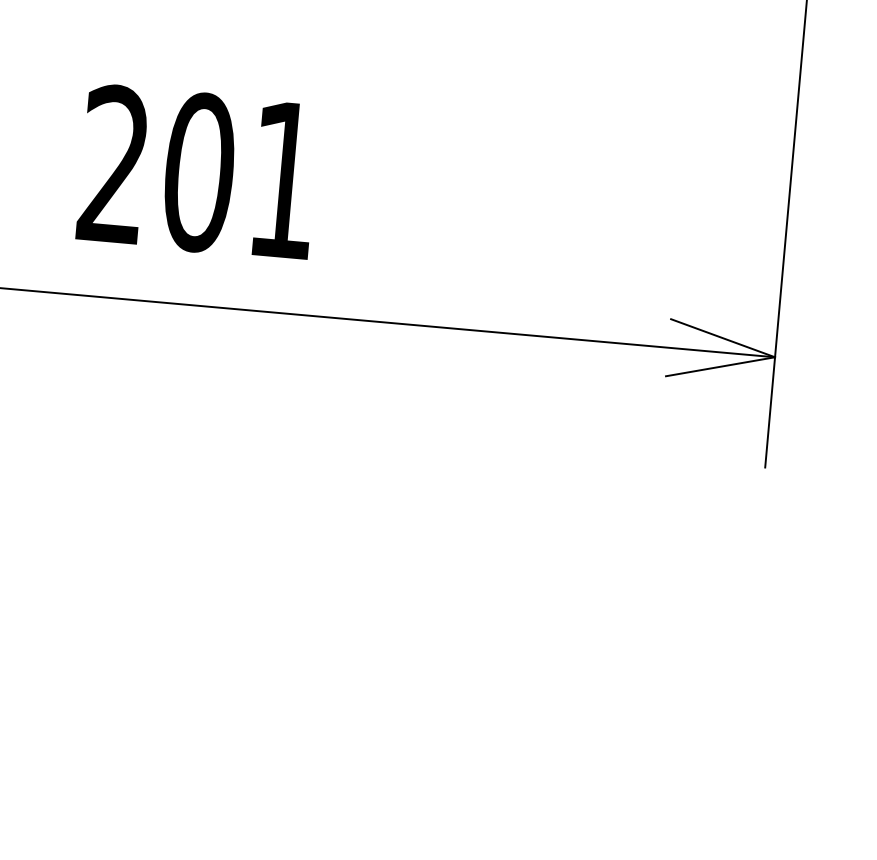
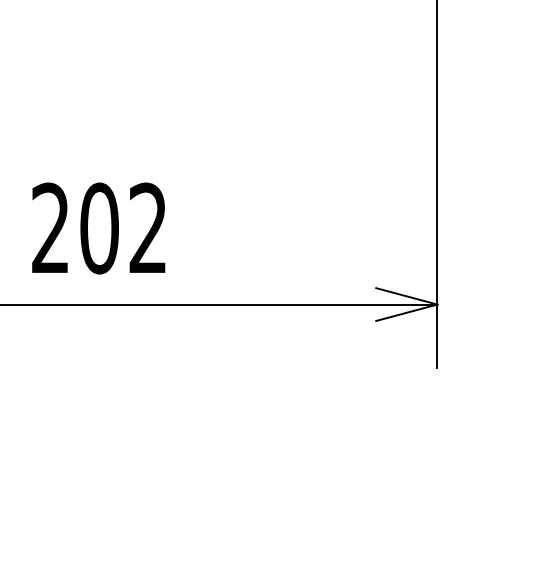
text: (282, 178) -> (147, 227), 201 -> 202

